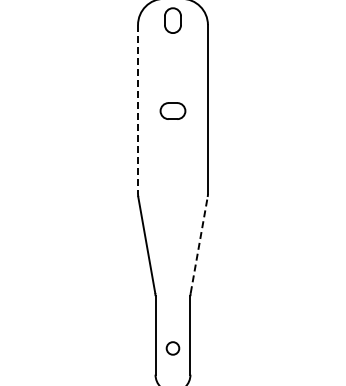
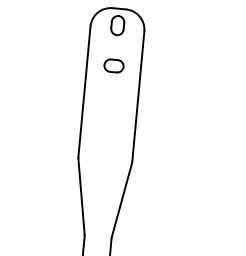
line: (138, 110) -> (84, 92), dashed -> solid
part: (172, 110) -> (113, 65), moved
line: (199, 245) -> (122, 200), dashed -> solid

